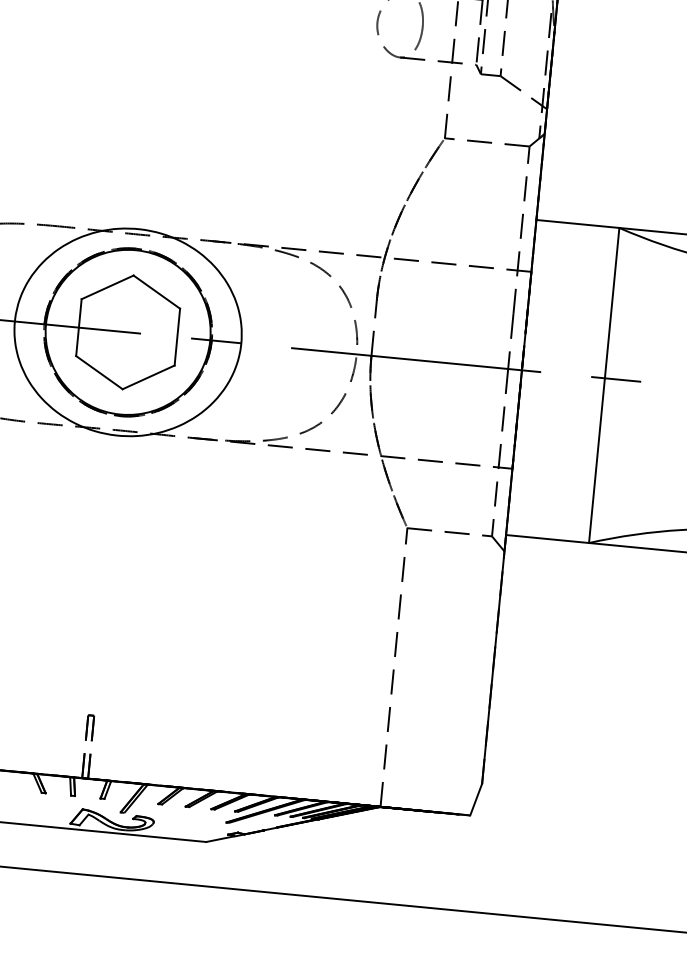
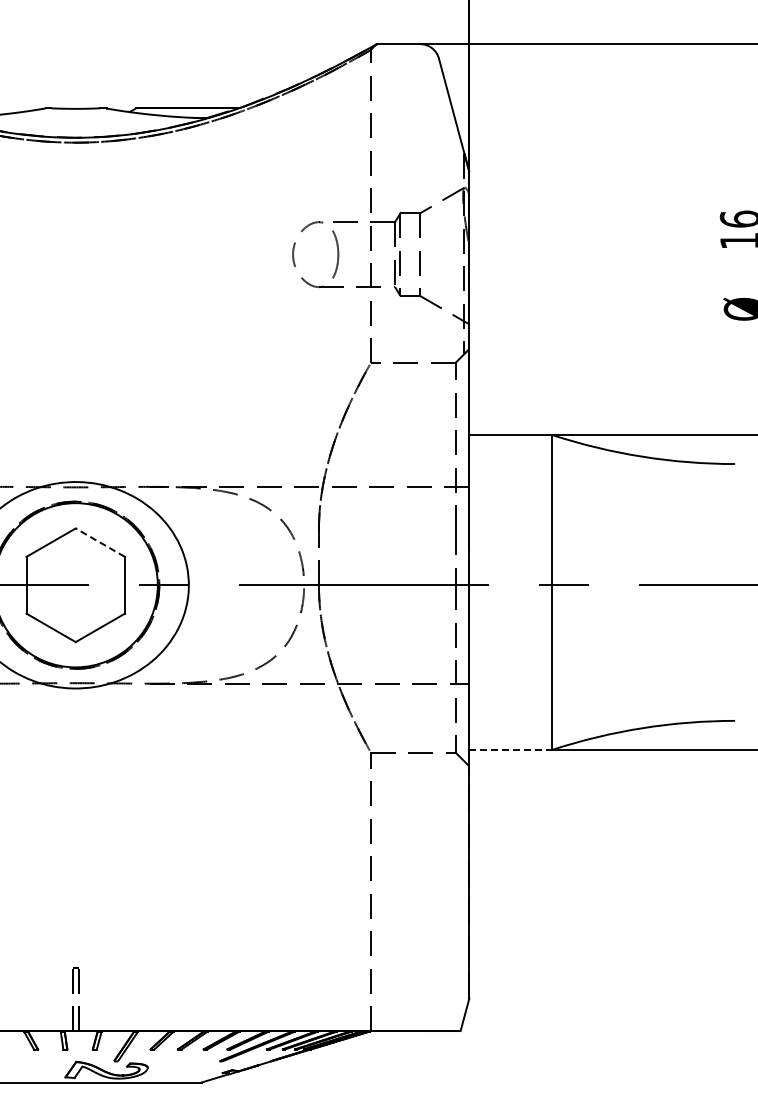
line: (156, 291) -> (99, 542), solid -> dashed
line: (548, 538) -> (511, 749), solid -> dashed

